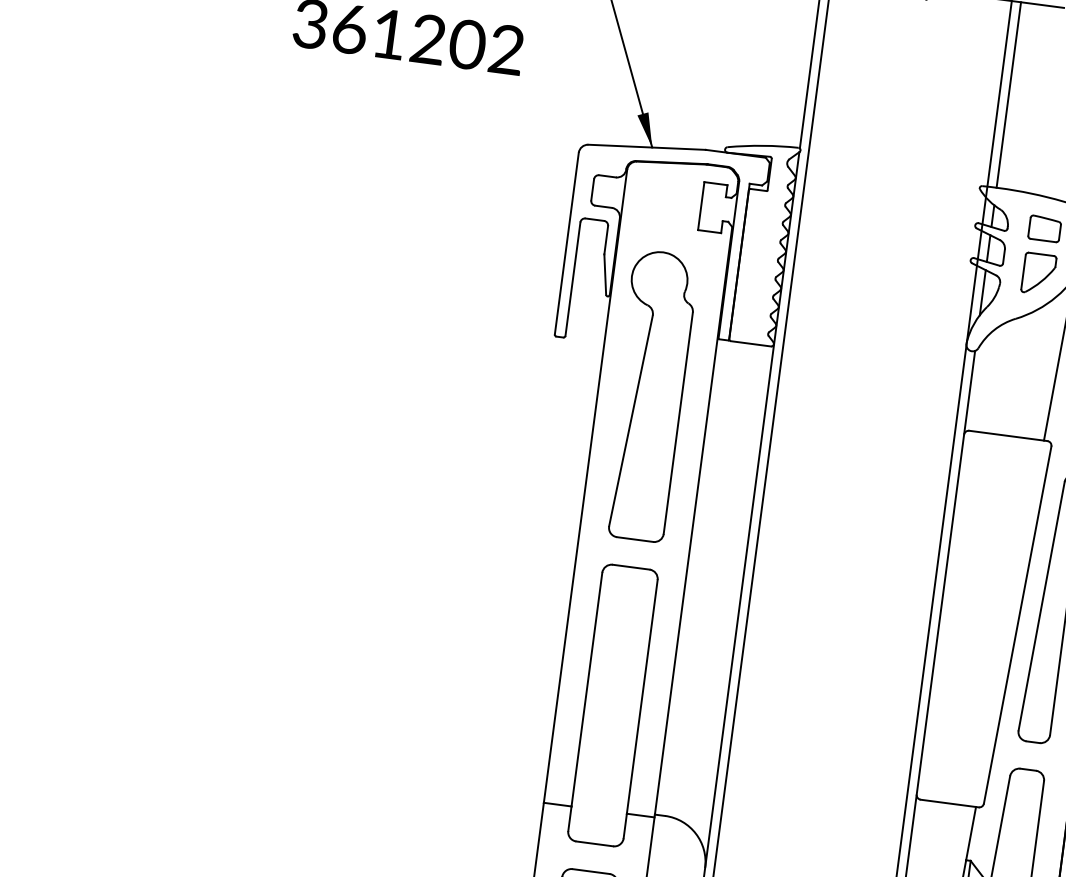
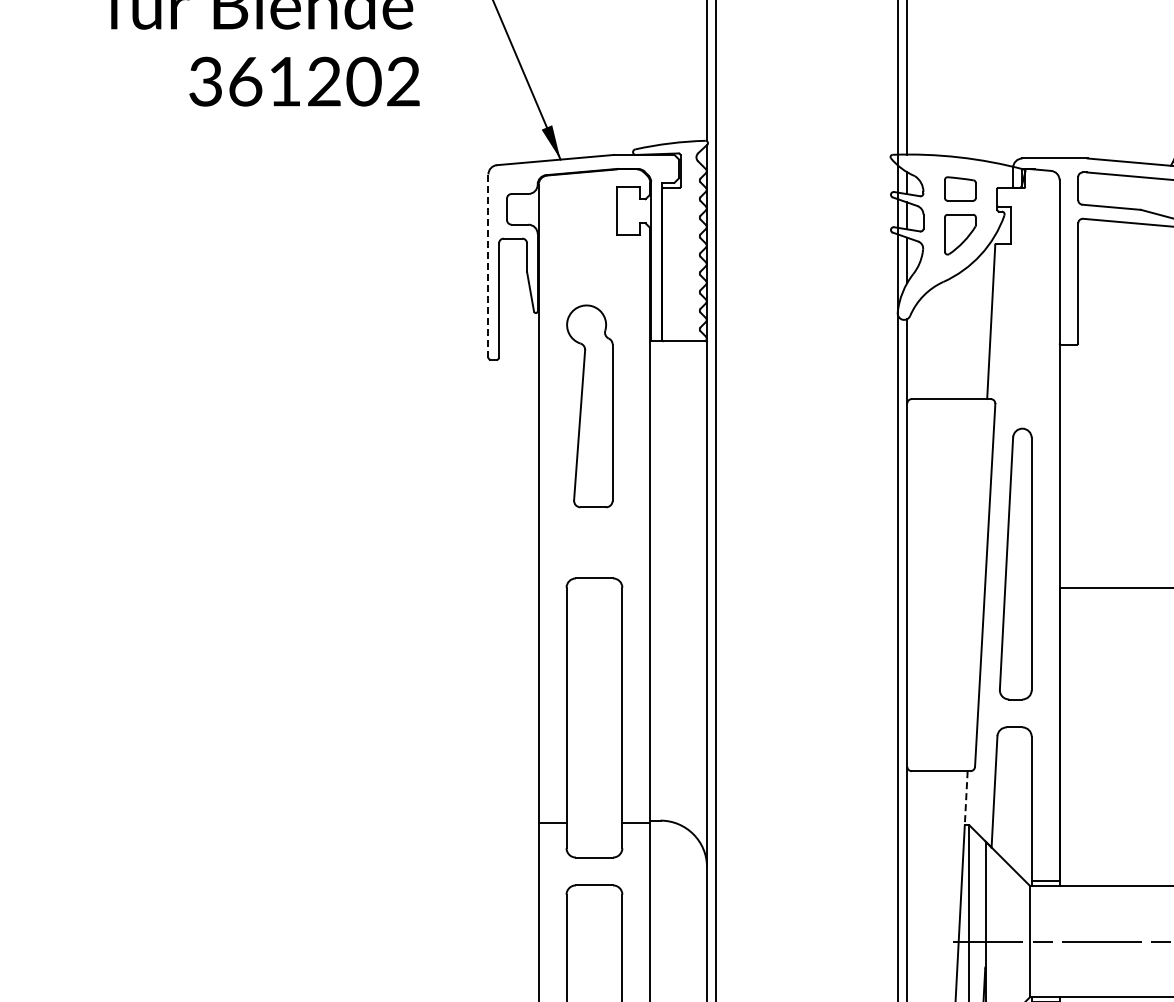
line: (566, 244) -> (488, 266), solid -> dashed
part: (648, 396) -> (589, 406), size x0.7
line: (971, 833) -> (966, 798), solid -> dashed

